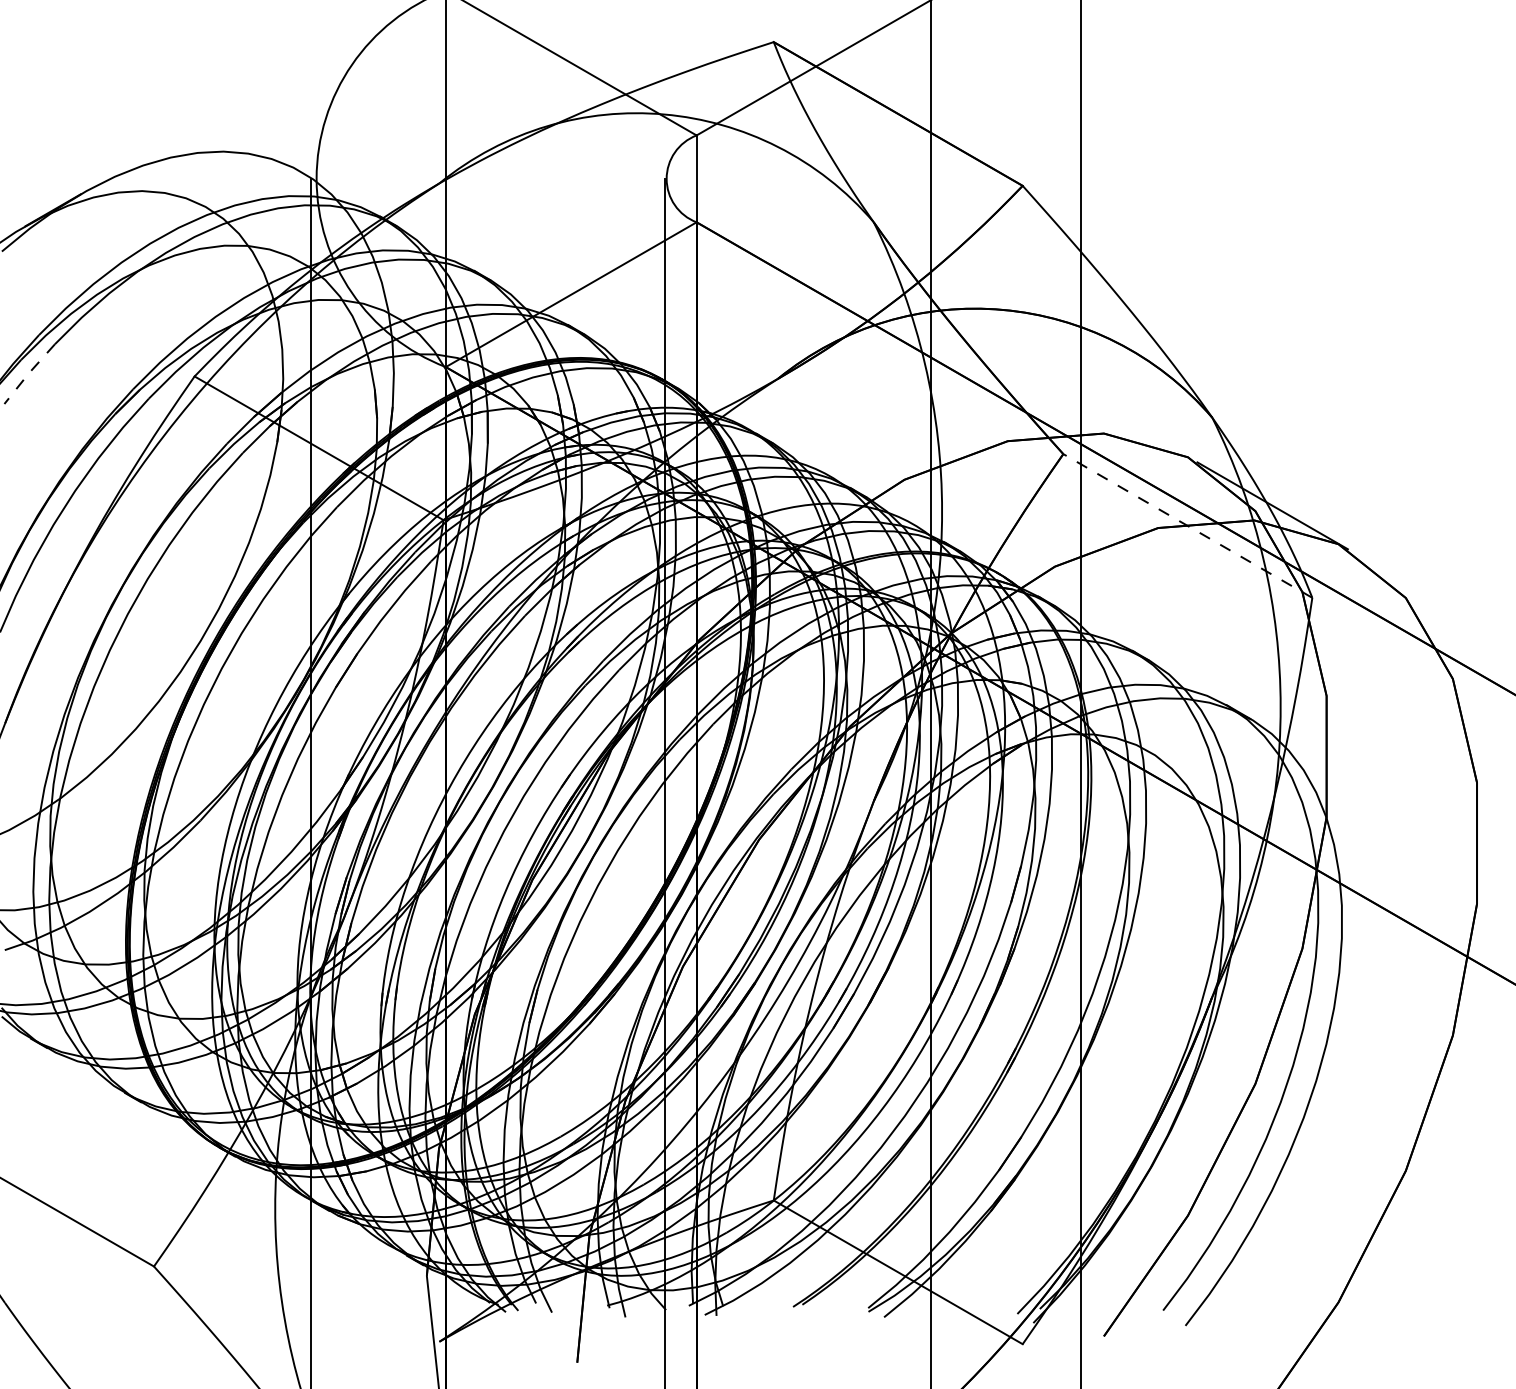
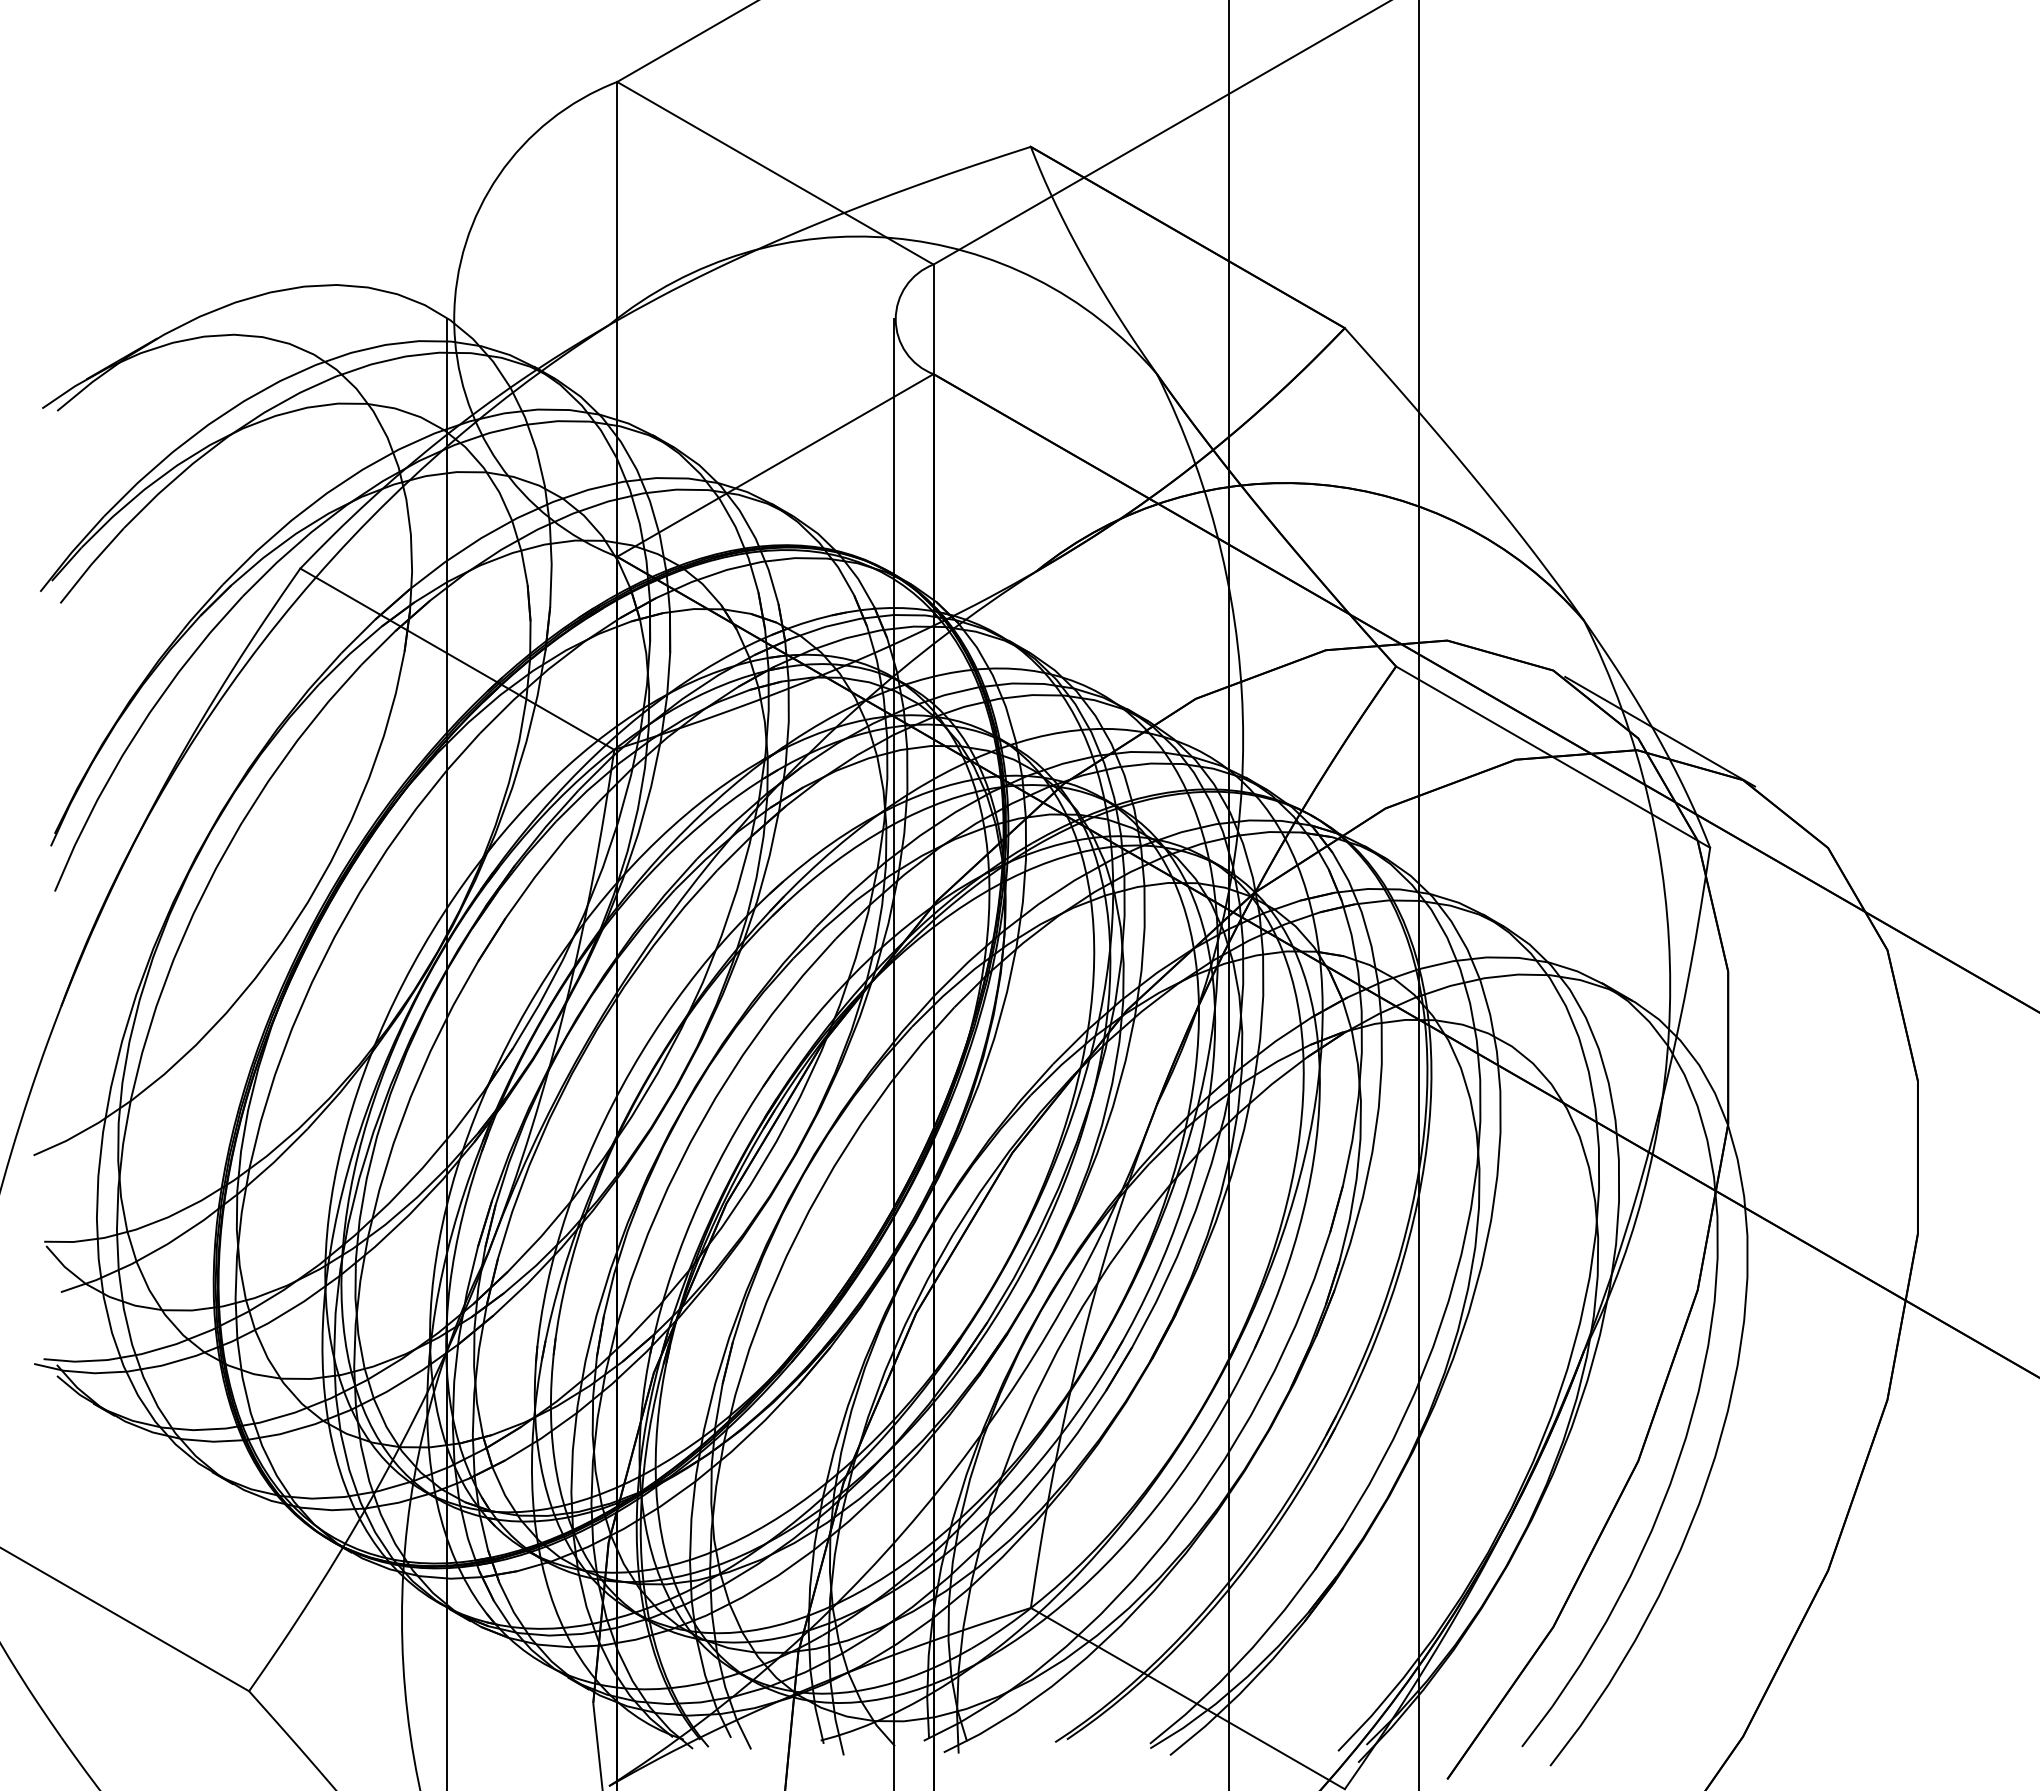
line: (29, 373) -> (91, 564), dashed -> solid
line: (1187, 525) -> (1552, 756), dashed -> solid

